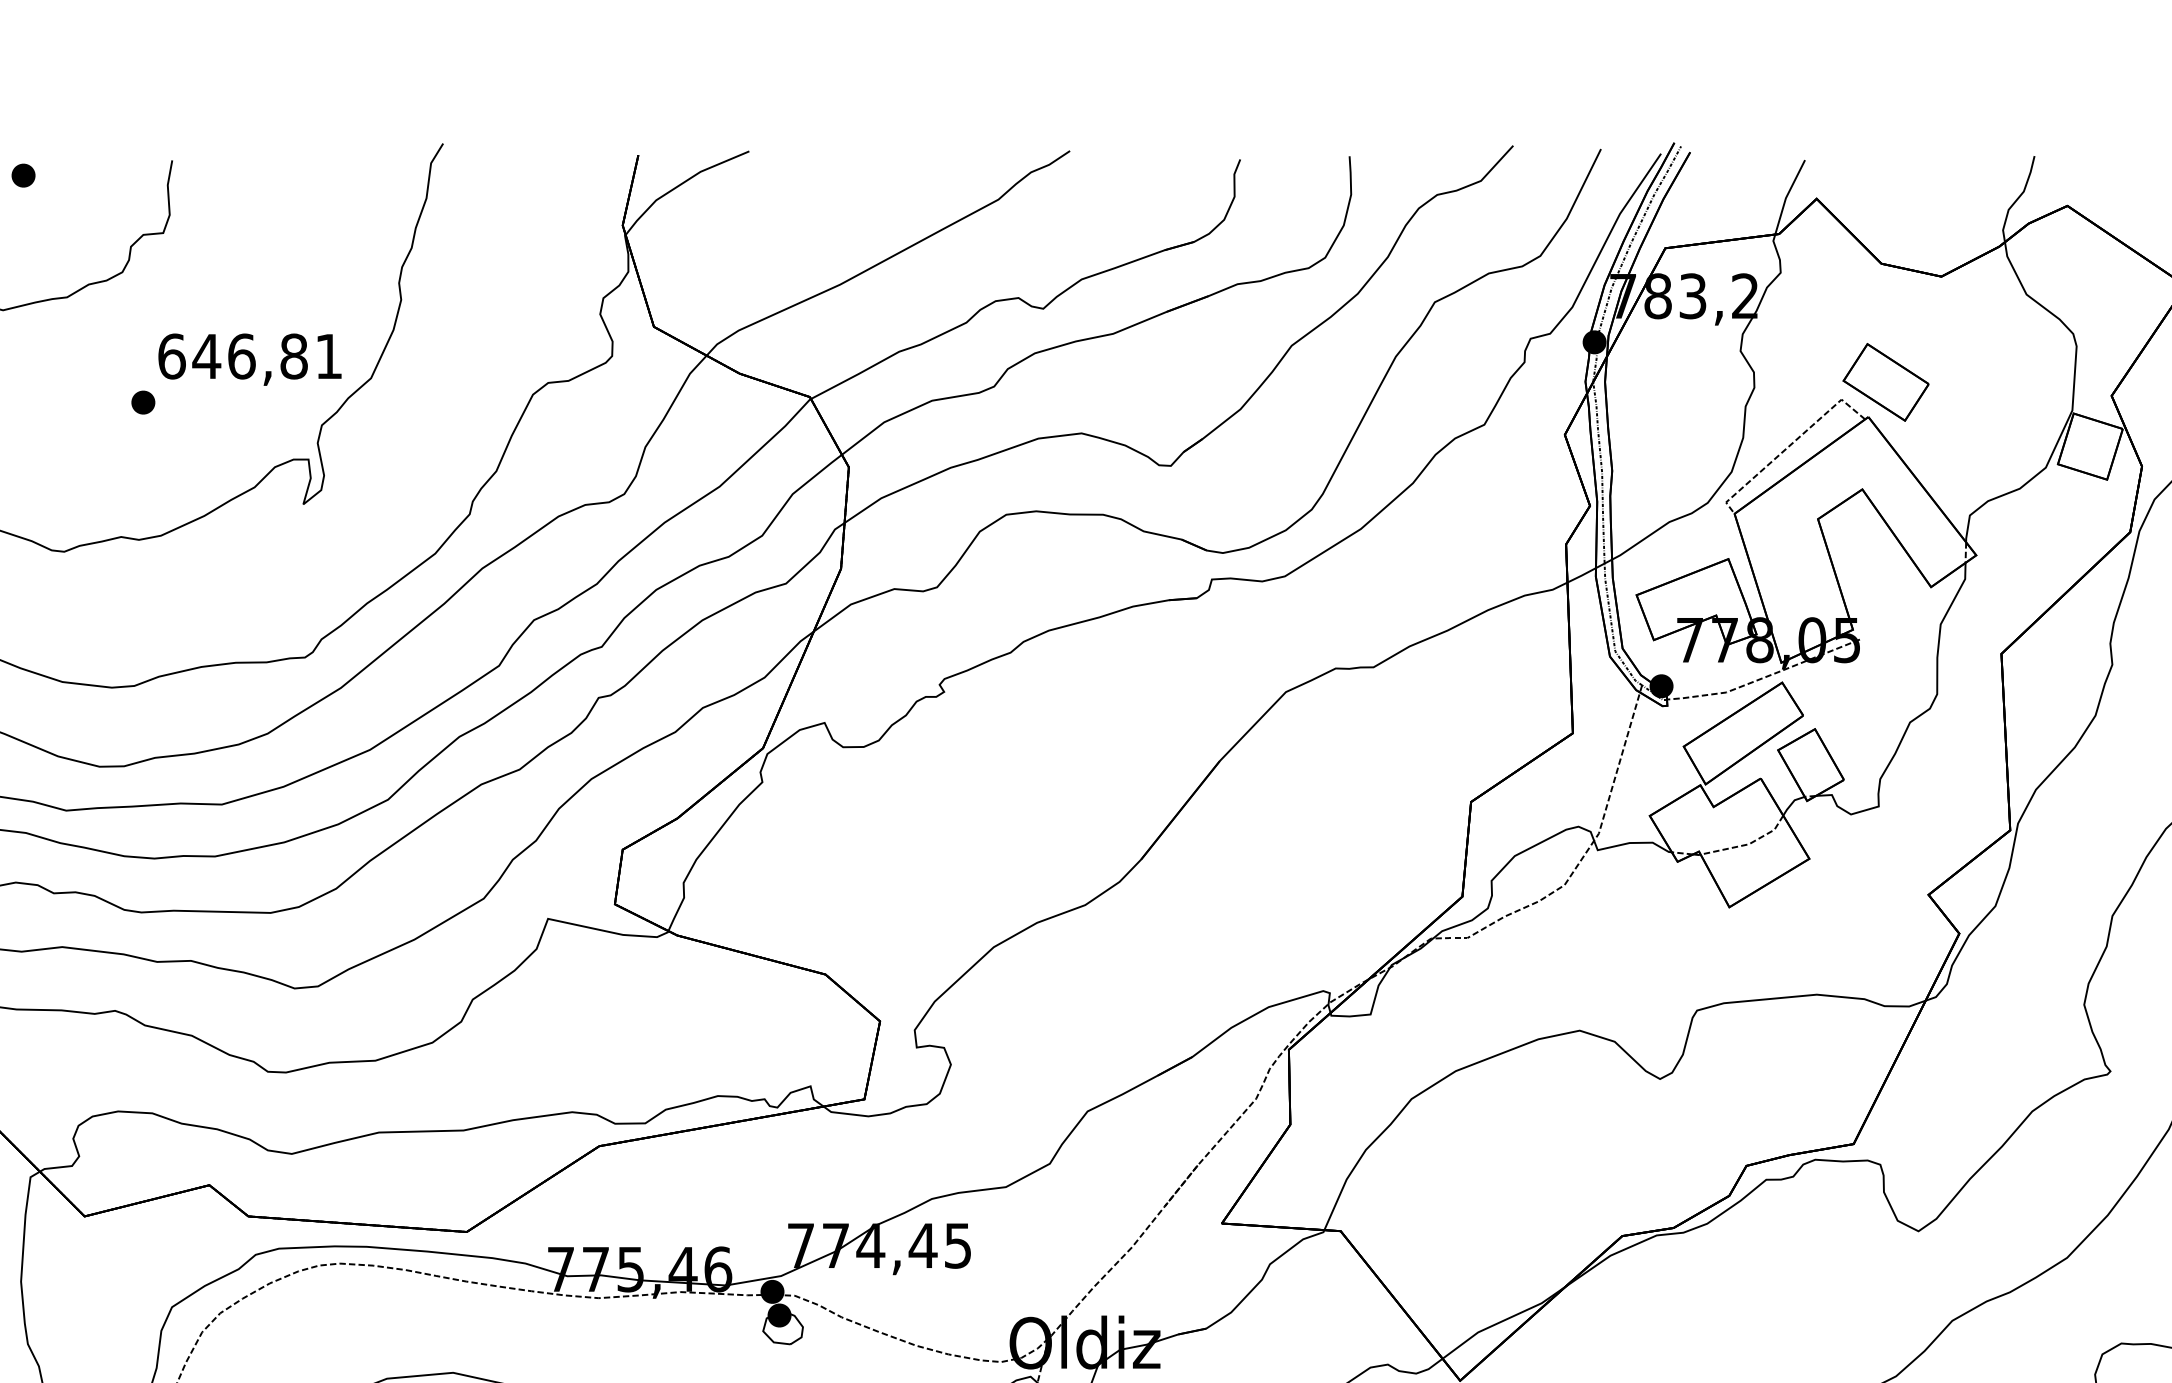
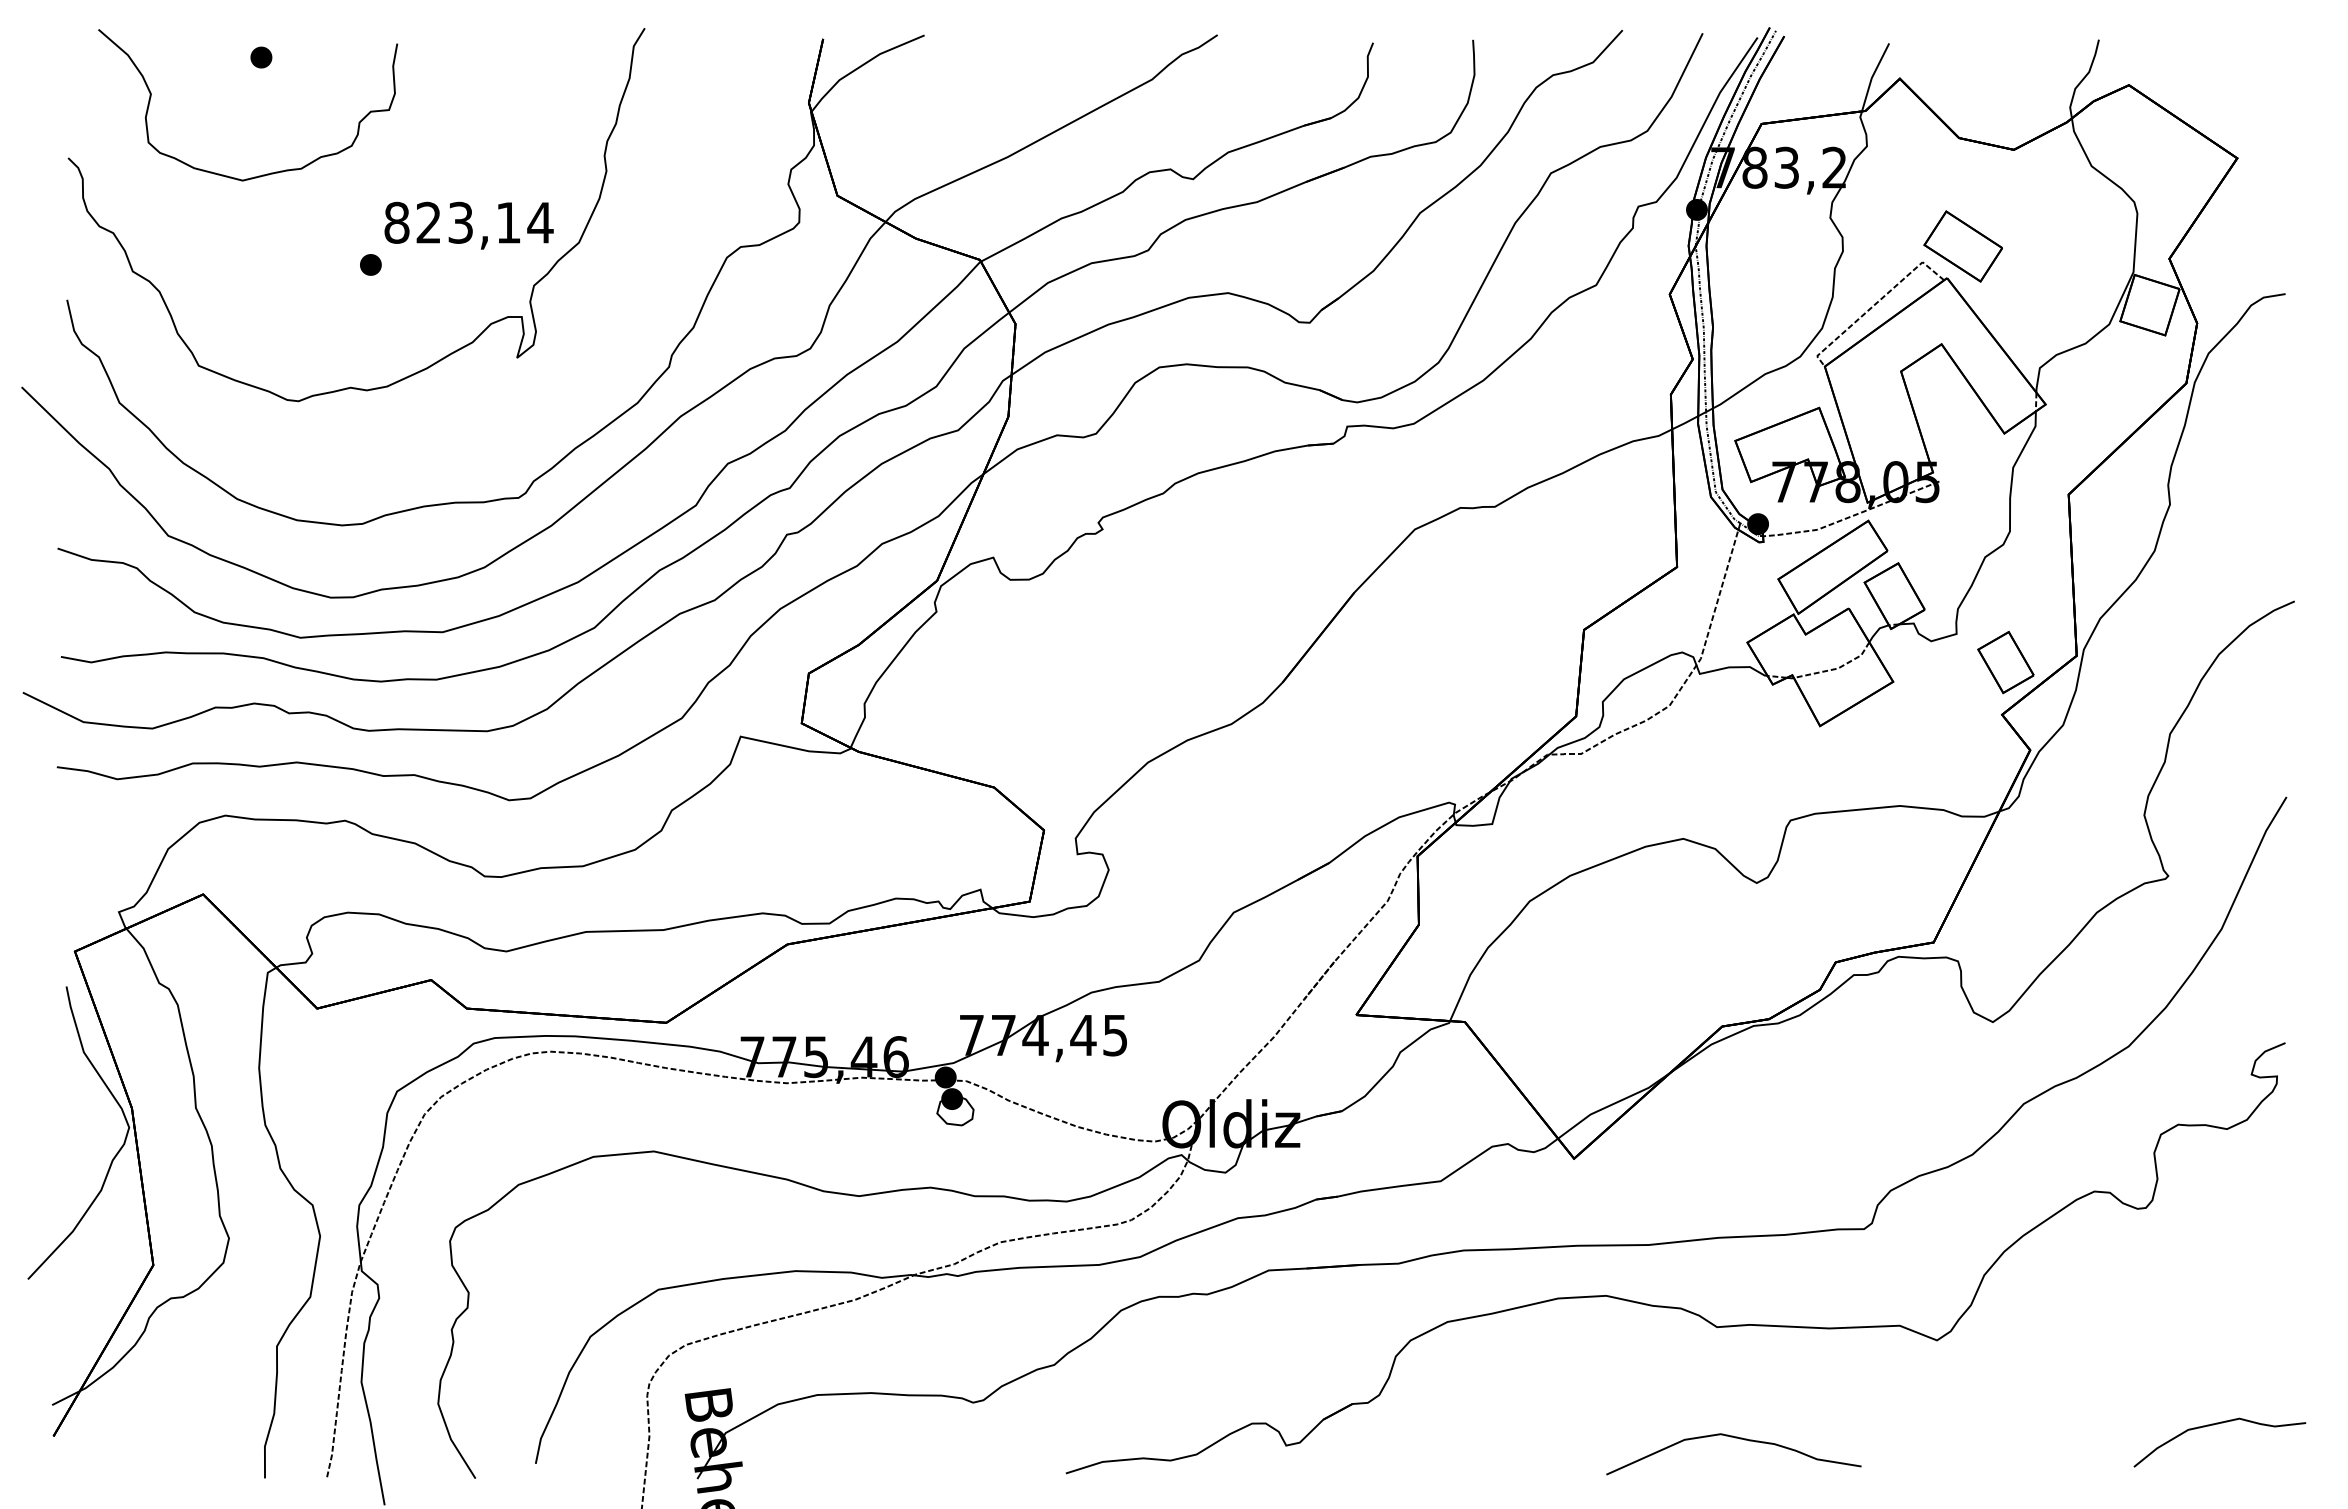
text: (250, 356) -> (468, 222), 646,81 -> 823,14
part: (1932, 837) -> (2005, 662), added

